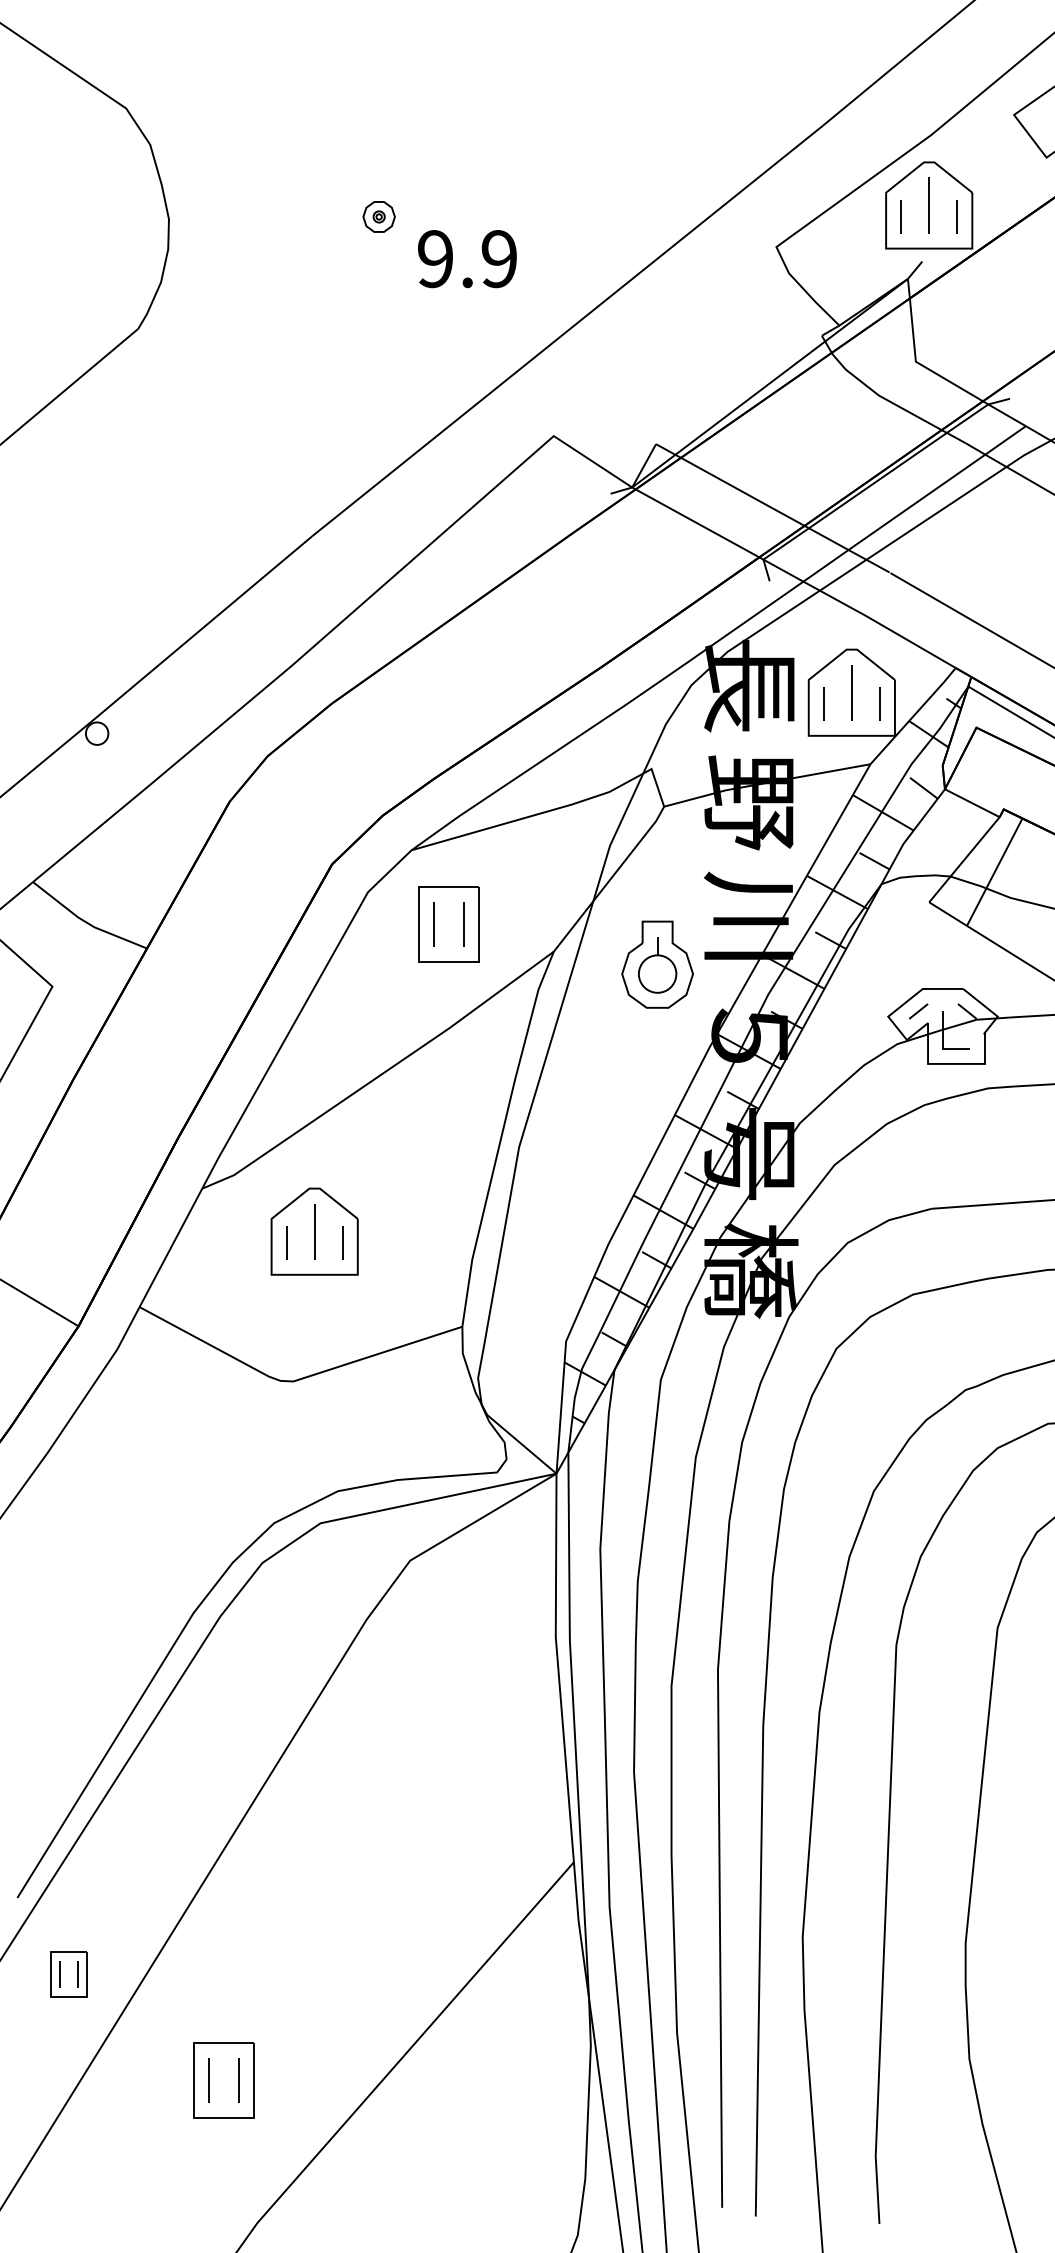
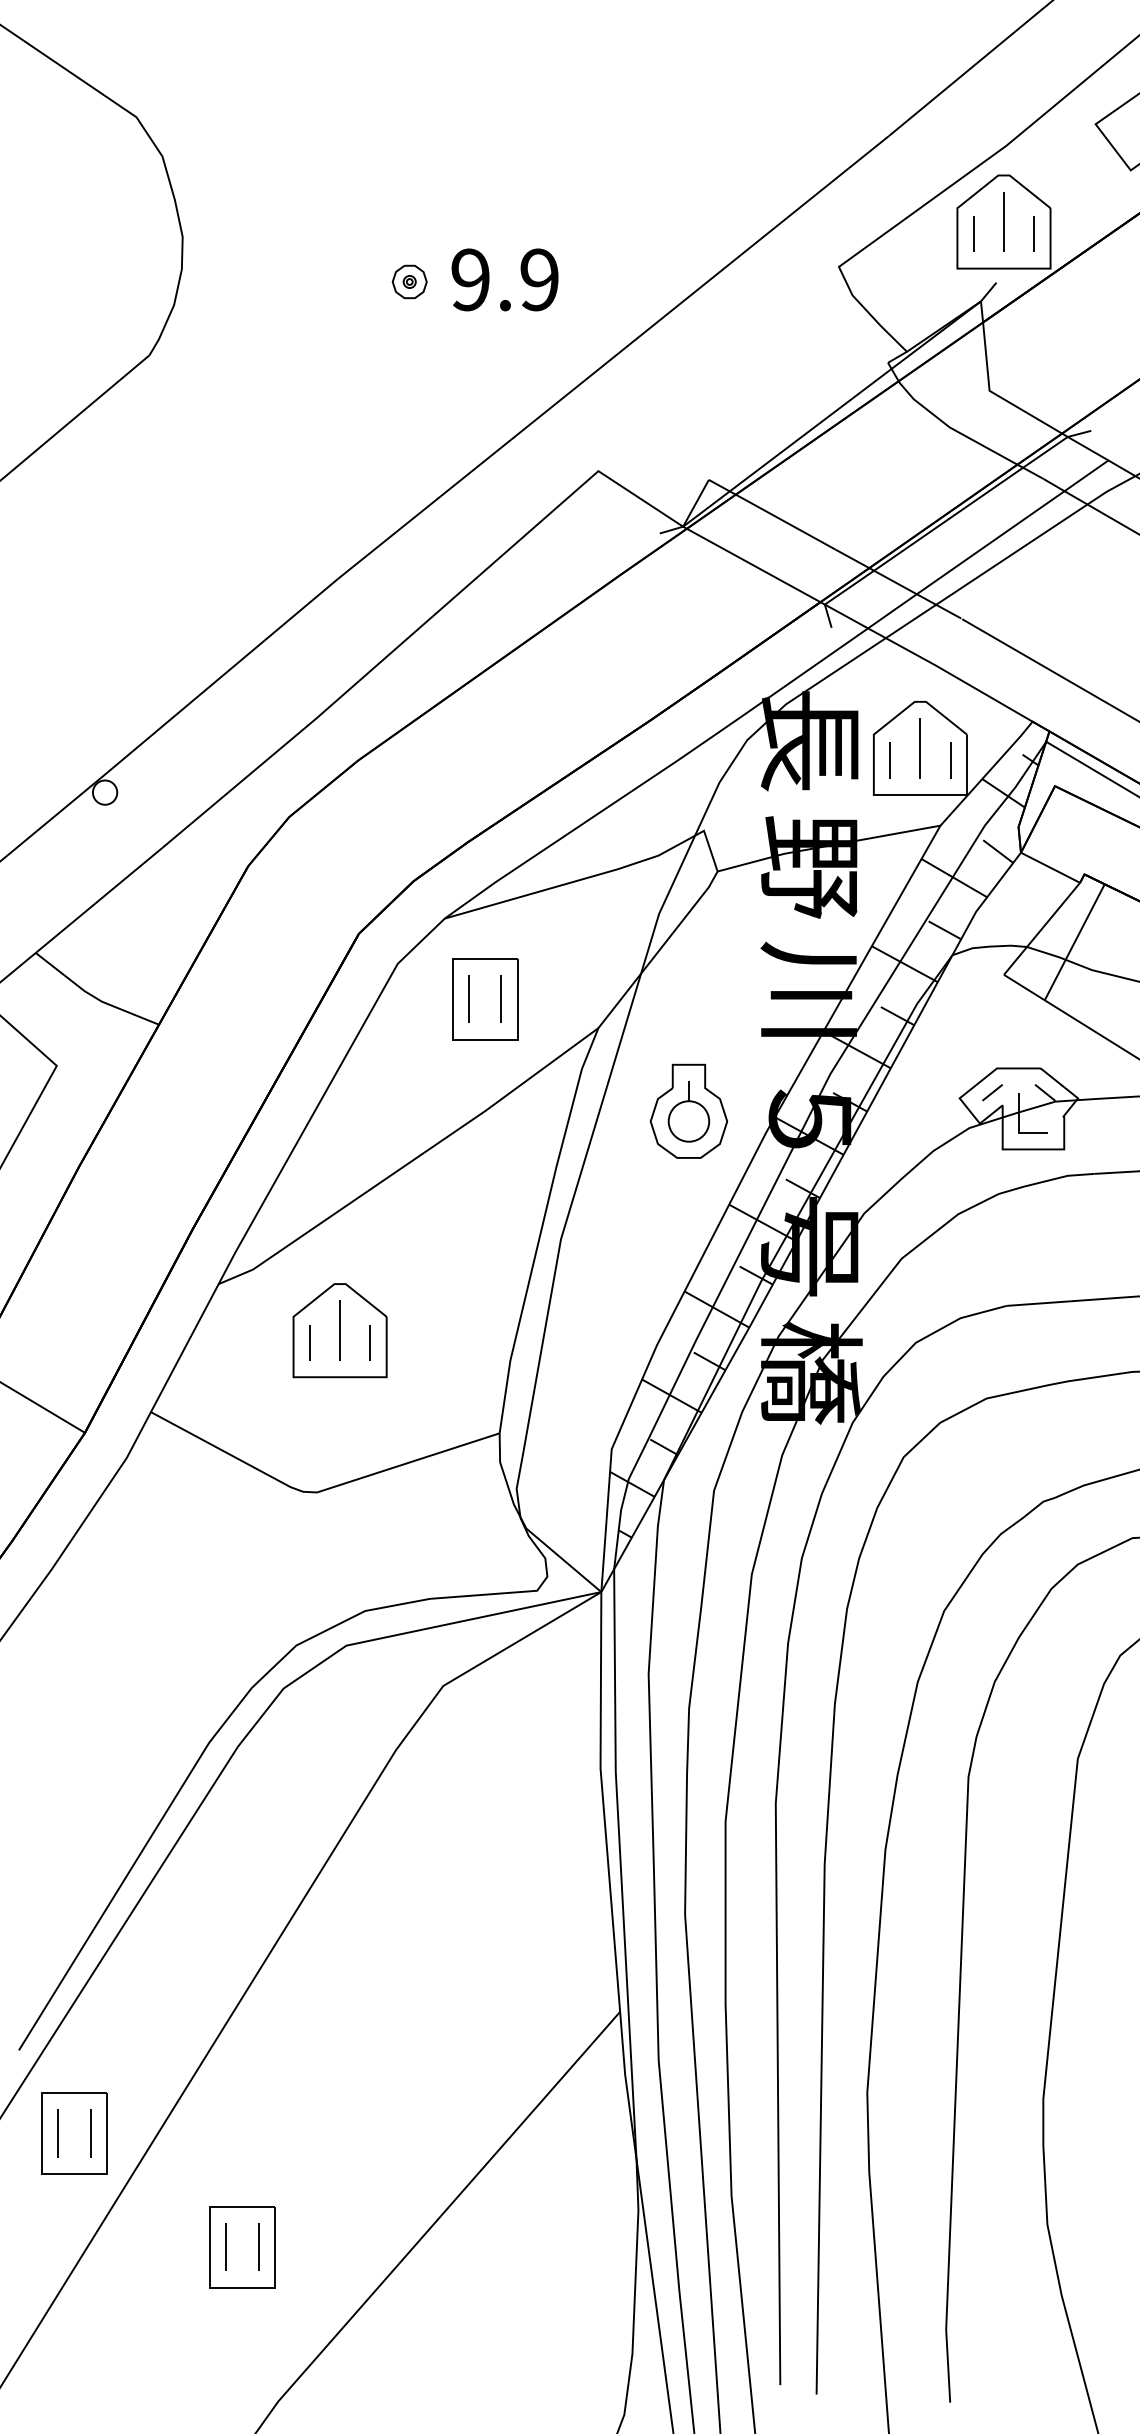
part: (378, 216) -> (409, 281), moved
part: (657, 964) -> (688, 1111), moved
part: (68, 1974) -> (74, 2133), size x1.67

